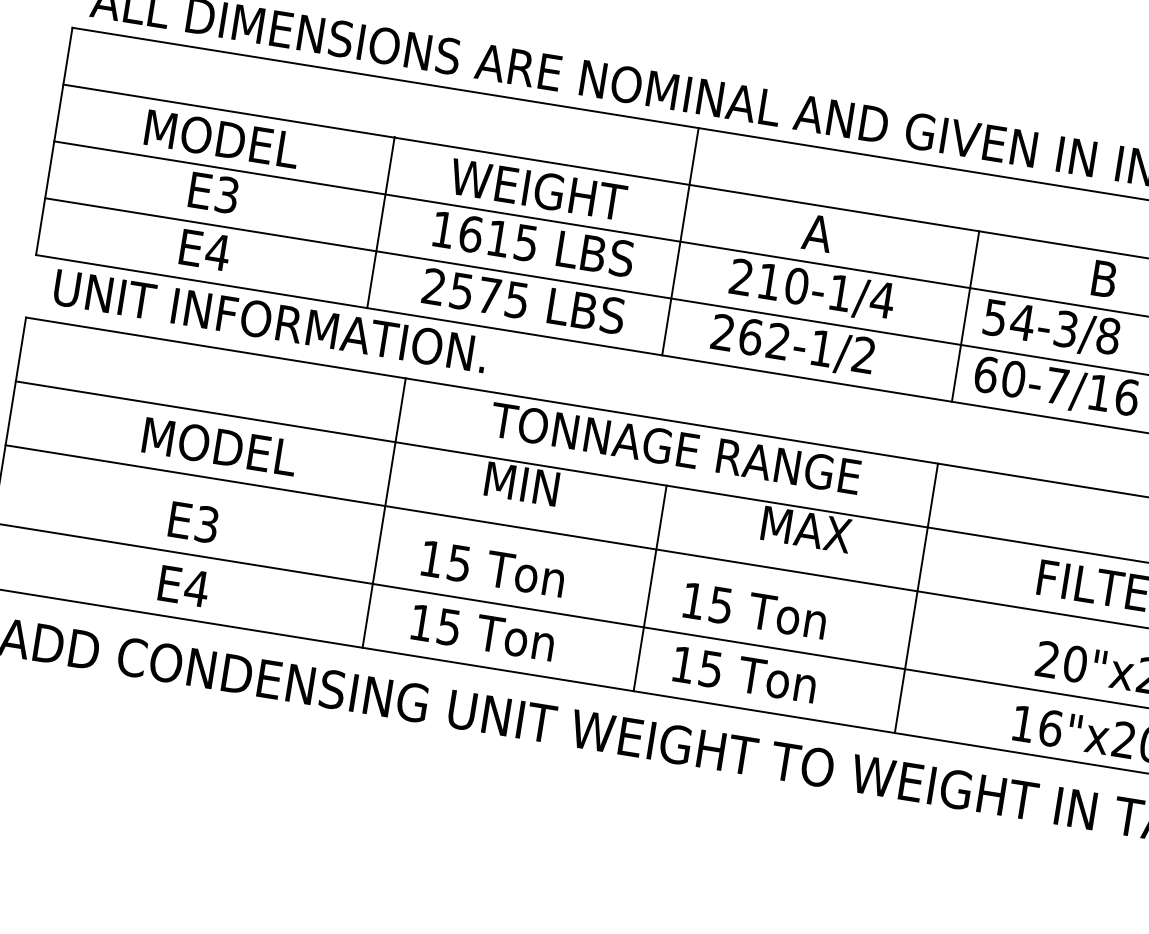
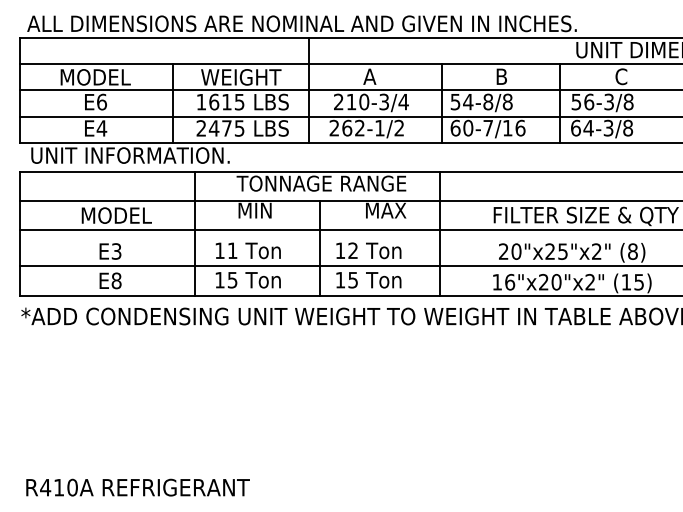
text: (226, 193) -> (101, 101), E3 -> E6
text: (460, 291) -> (213, 128), 2575 -> 2475
text: (838, 291) -> (383, 101), 210-1/4 -> 210-3/4
text: (1066, 328) -> (488, 101), 54-3/8 -> 54-8/8
text: (459, 562) -> (232, 250), 15 -> 11
text: (196, 587) -> (116, 280), E4 -> E8
text: (719, 604) -> (352, 250), 15 -> 12

